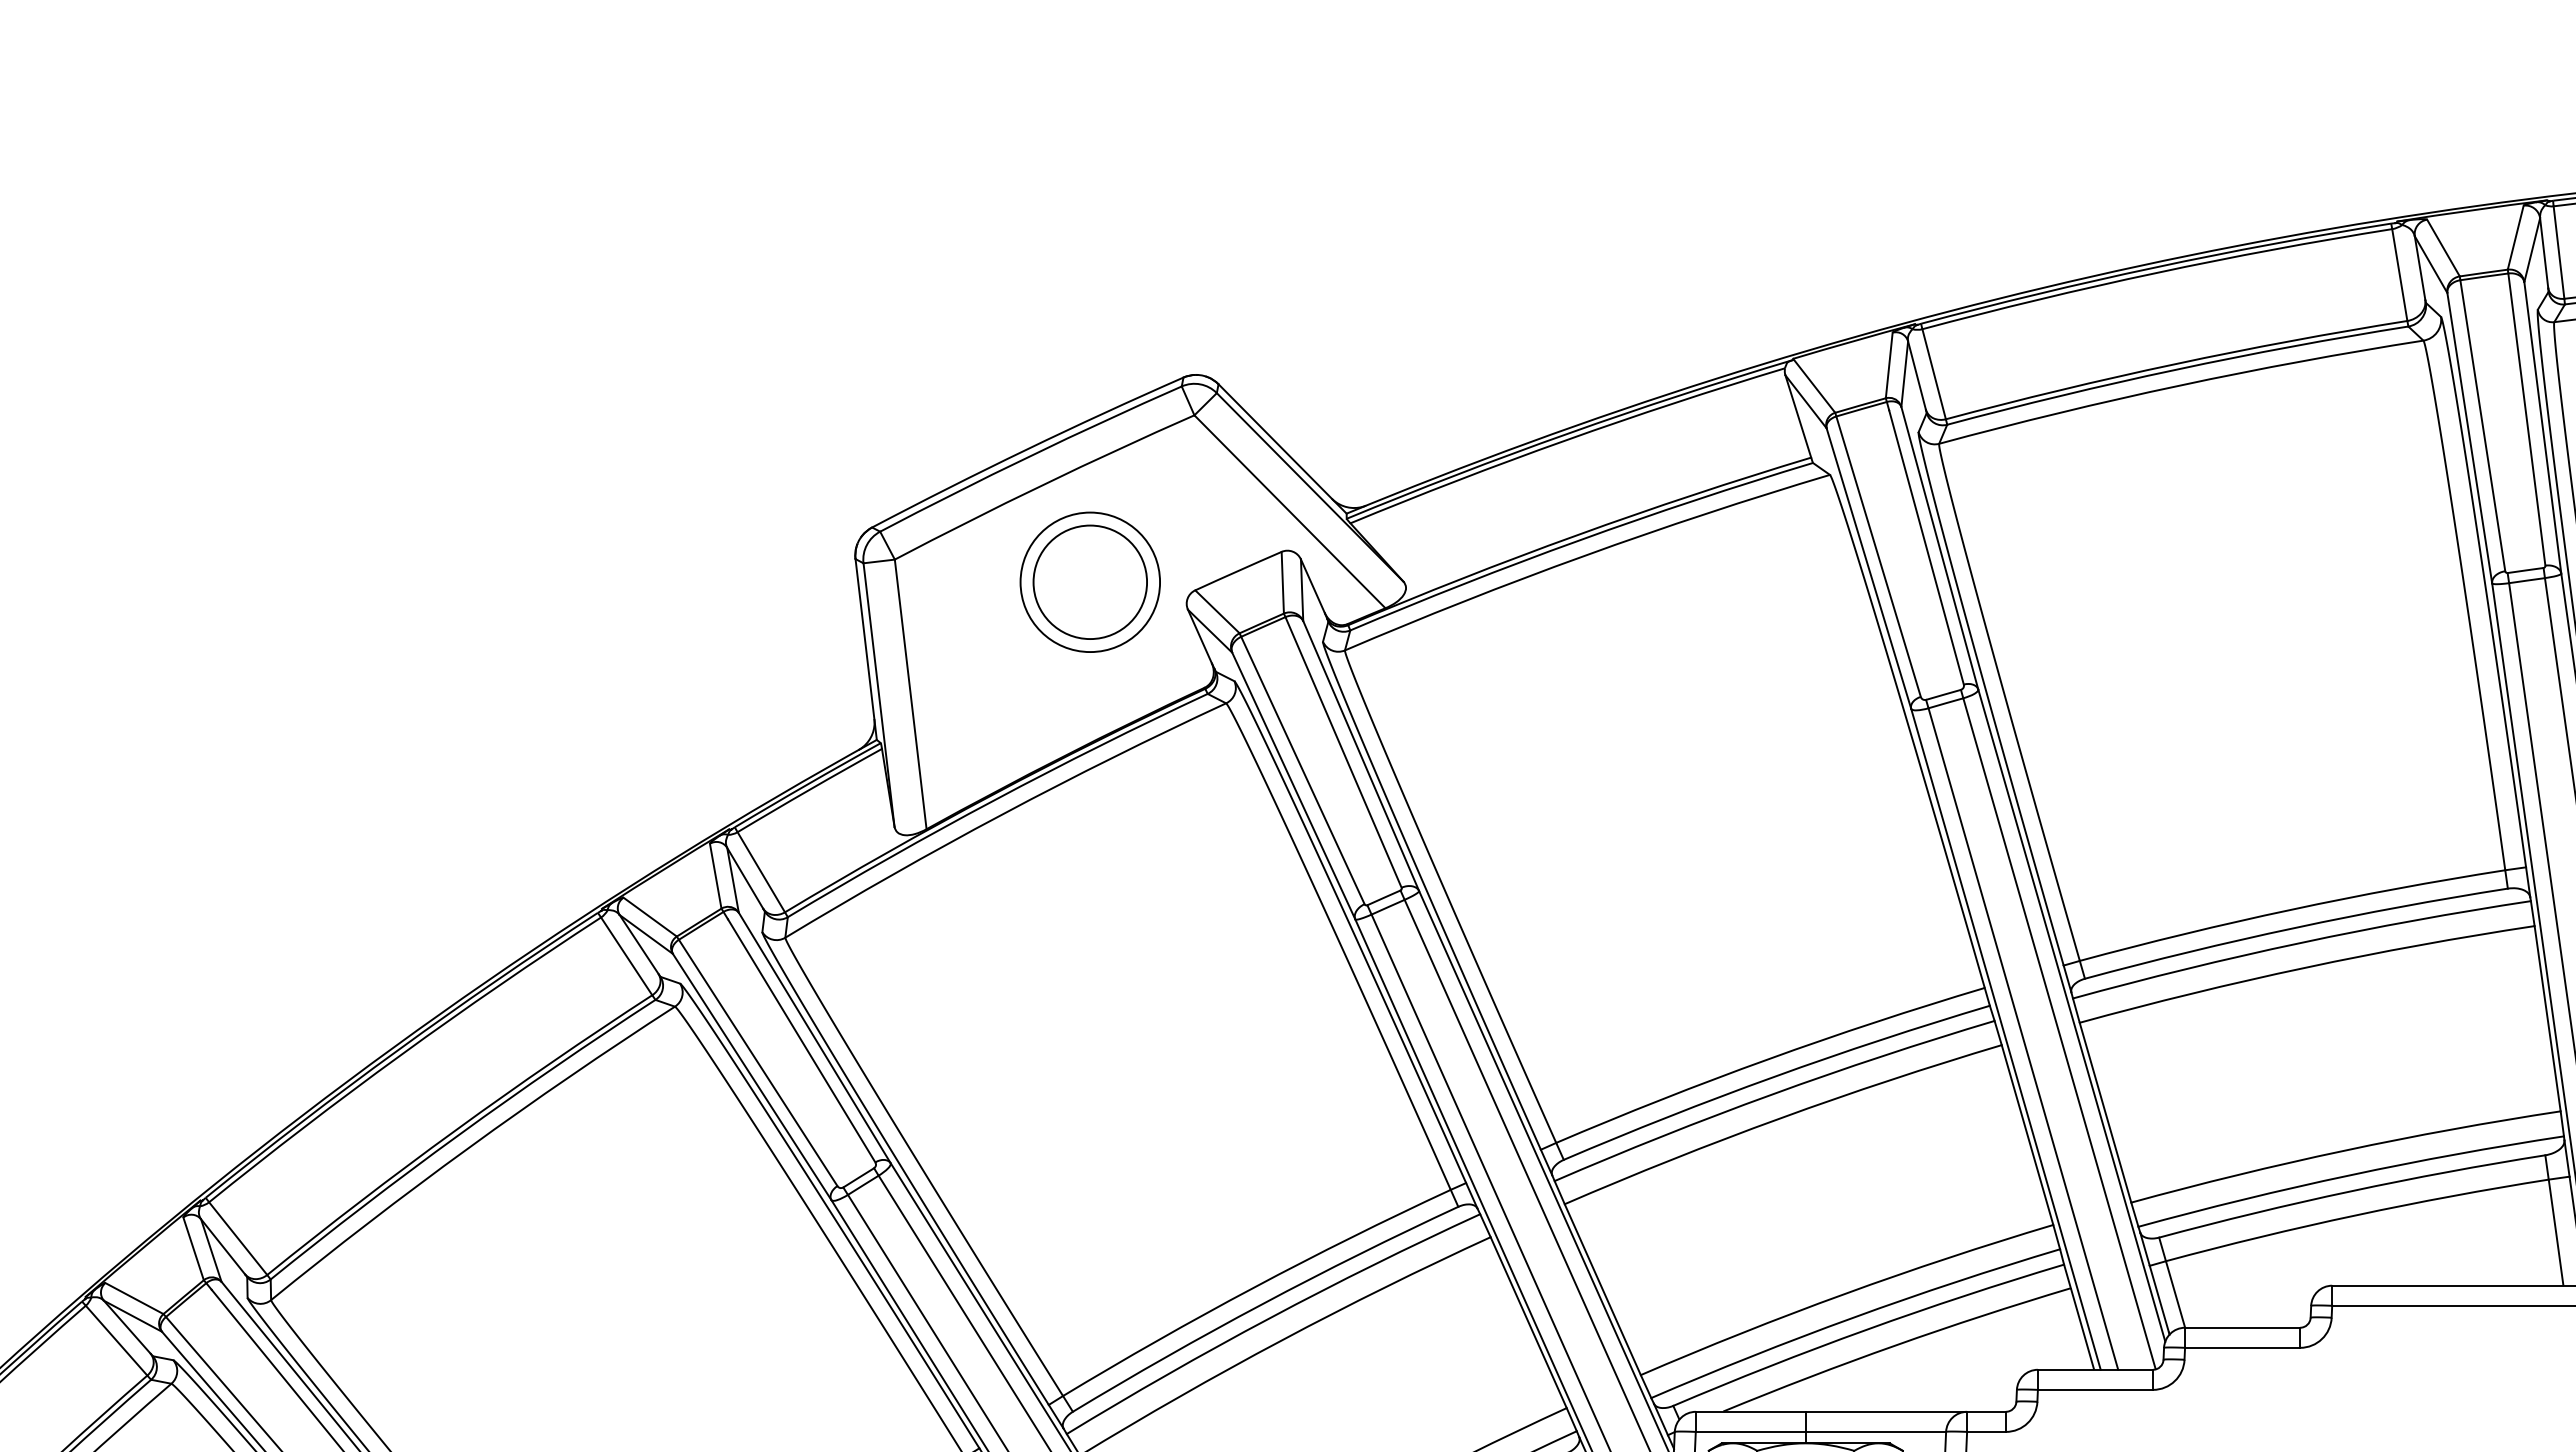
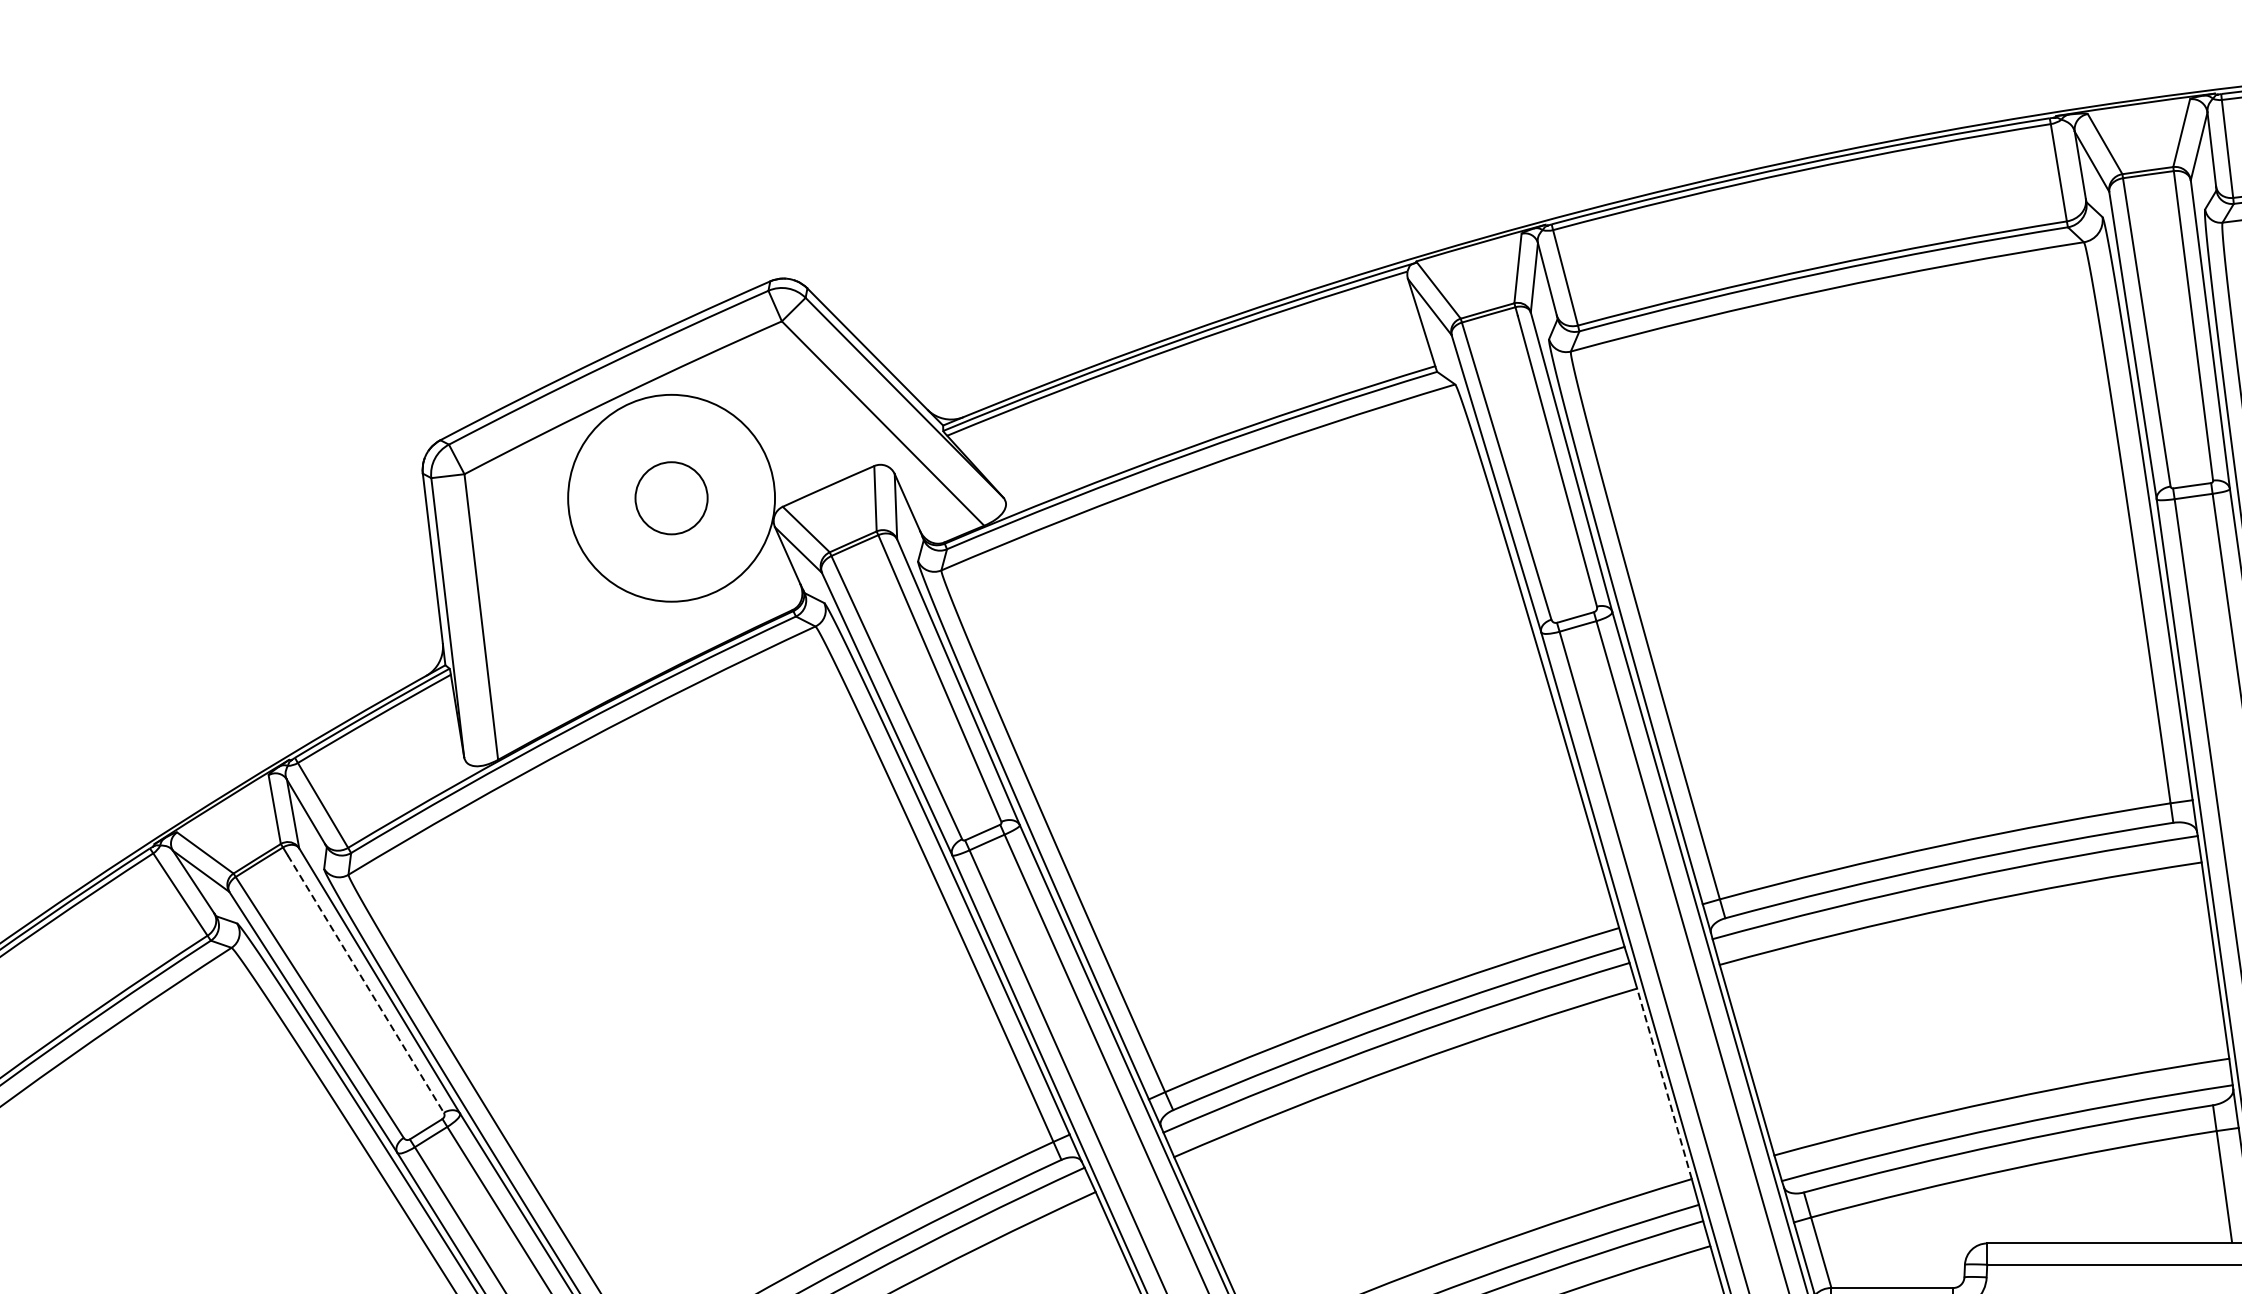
circle: (1090, 582) -> (671, 498), size x0.6
circle: (1090, 582) -> (671, 498), size x1.4
line: (801, 1041) -> (365, 984), solid -> dashed
line: (2027, 1135) -> (1664, 1084), solid -> dashed

